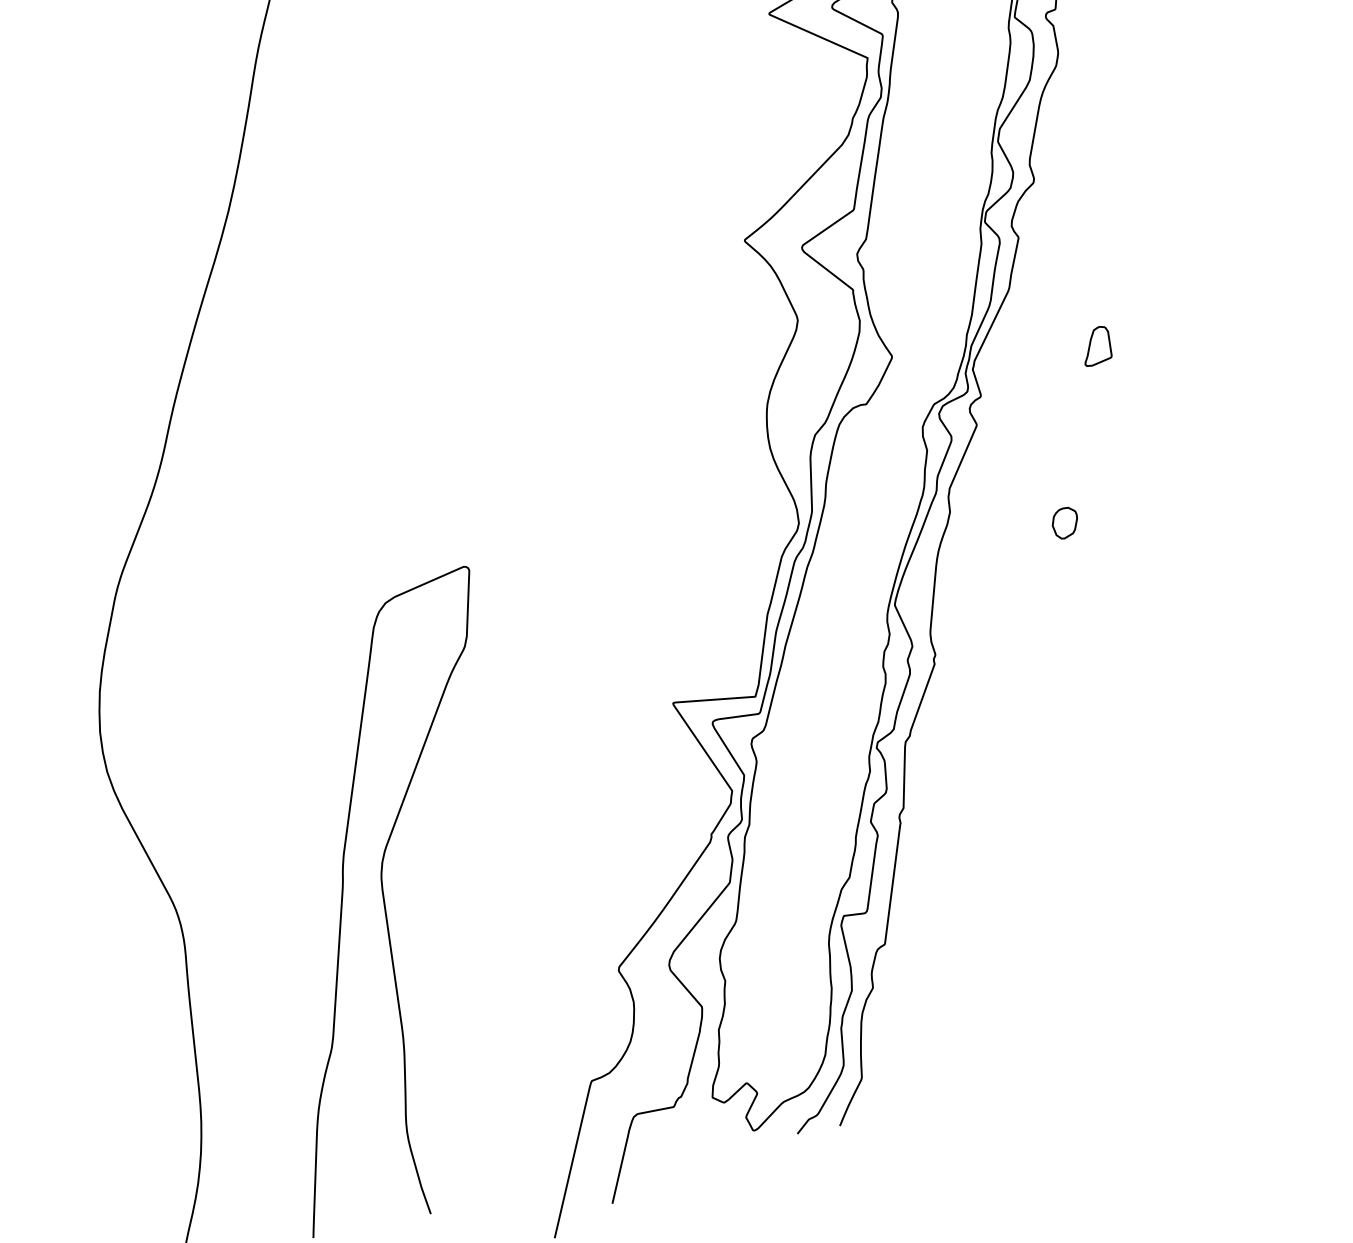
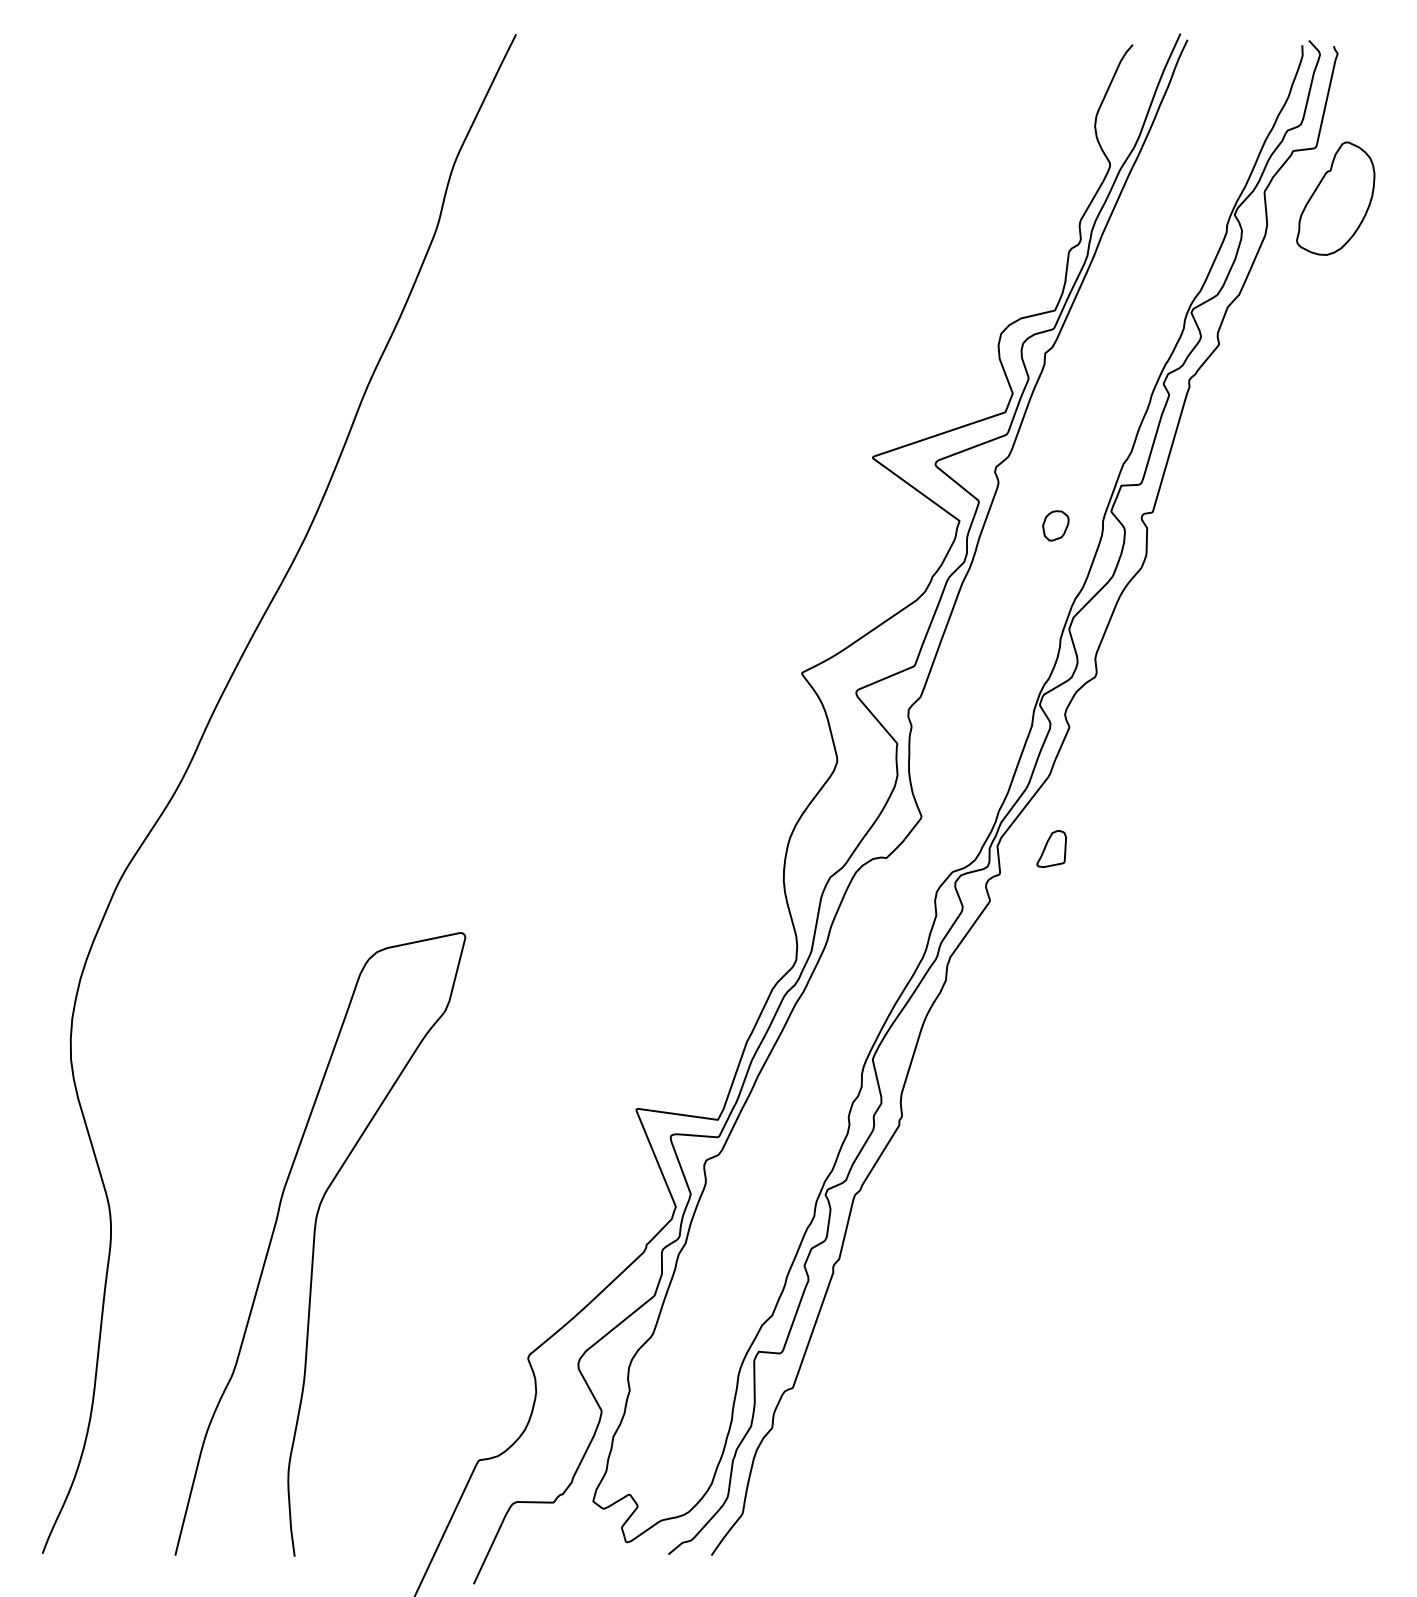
part: (1096, 345) -> (1051, 848), moved
part: (1064, 522) -> (1055, 525), moved

